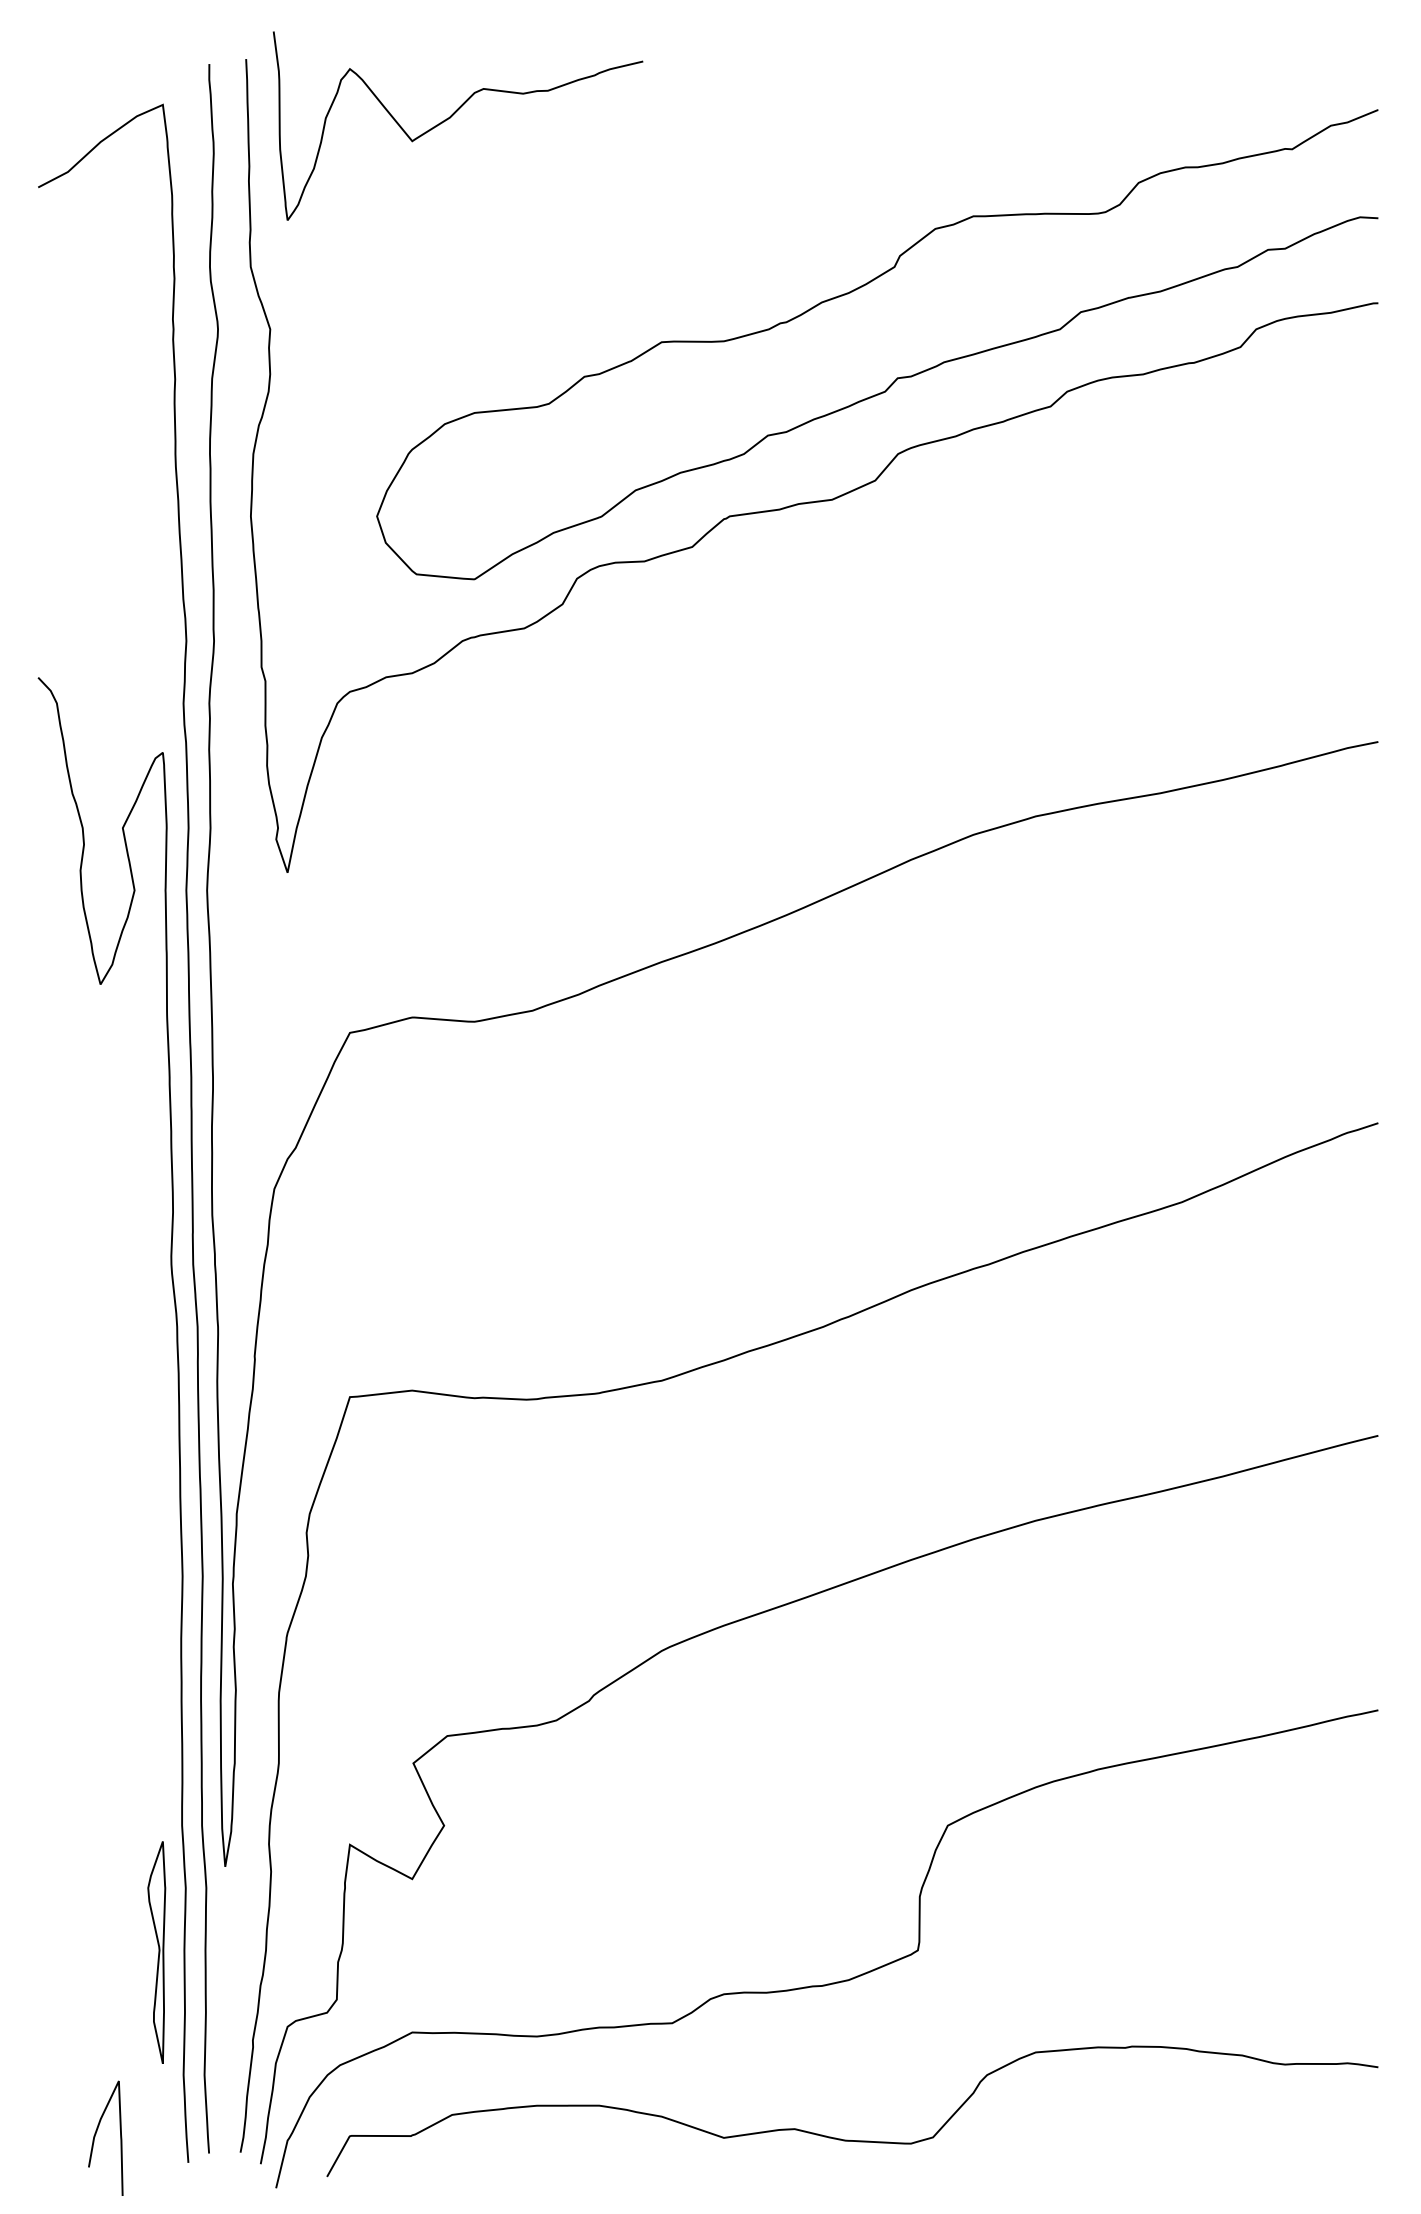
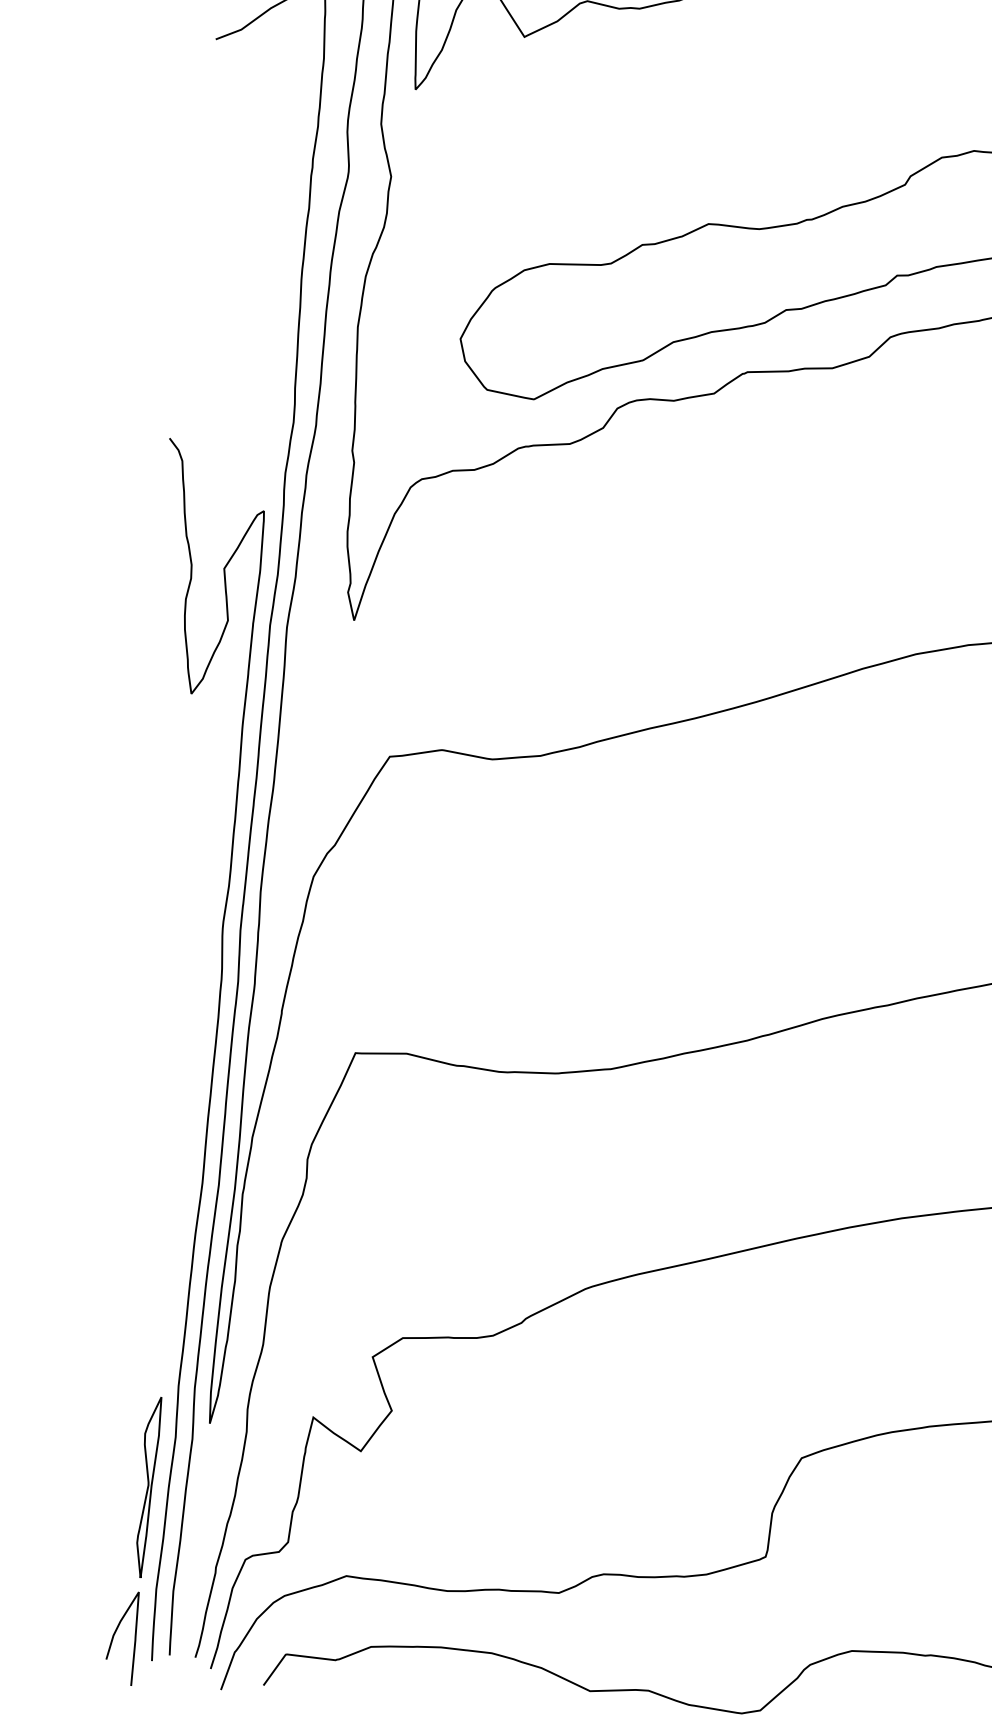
curve: (96, 2134) -> (115, 1633), moved

